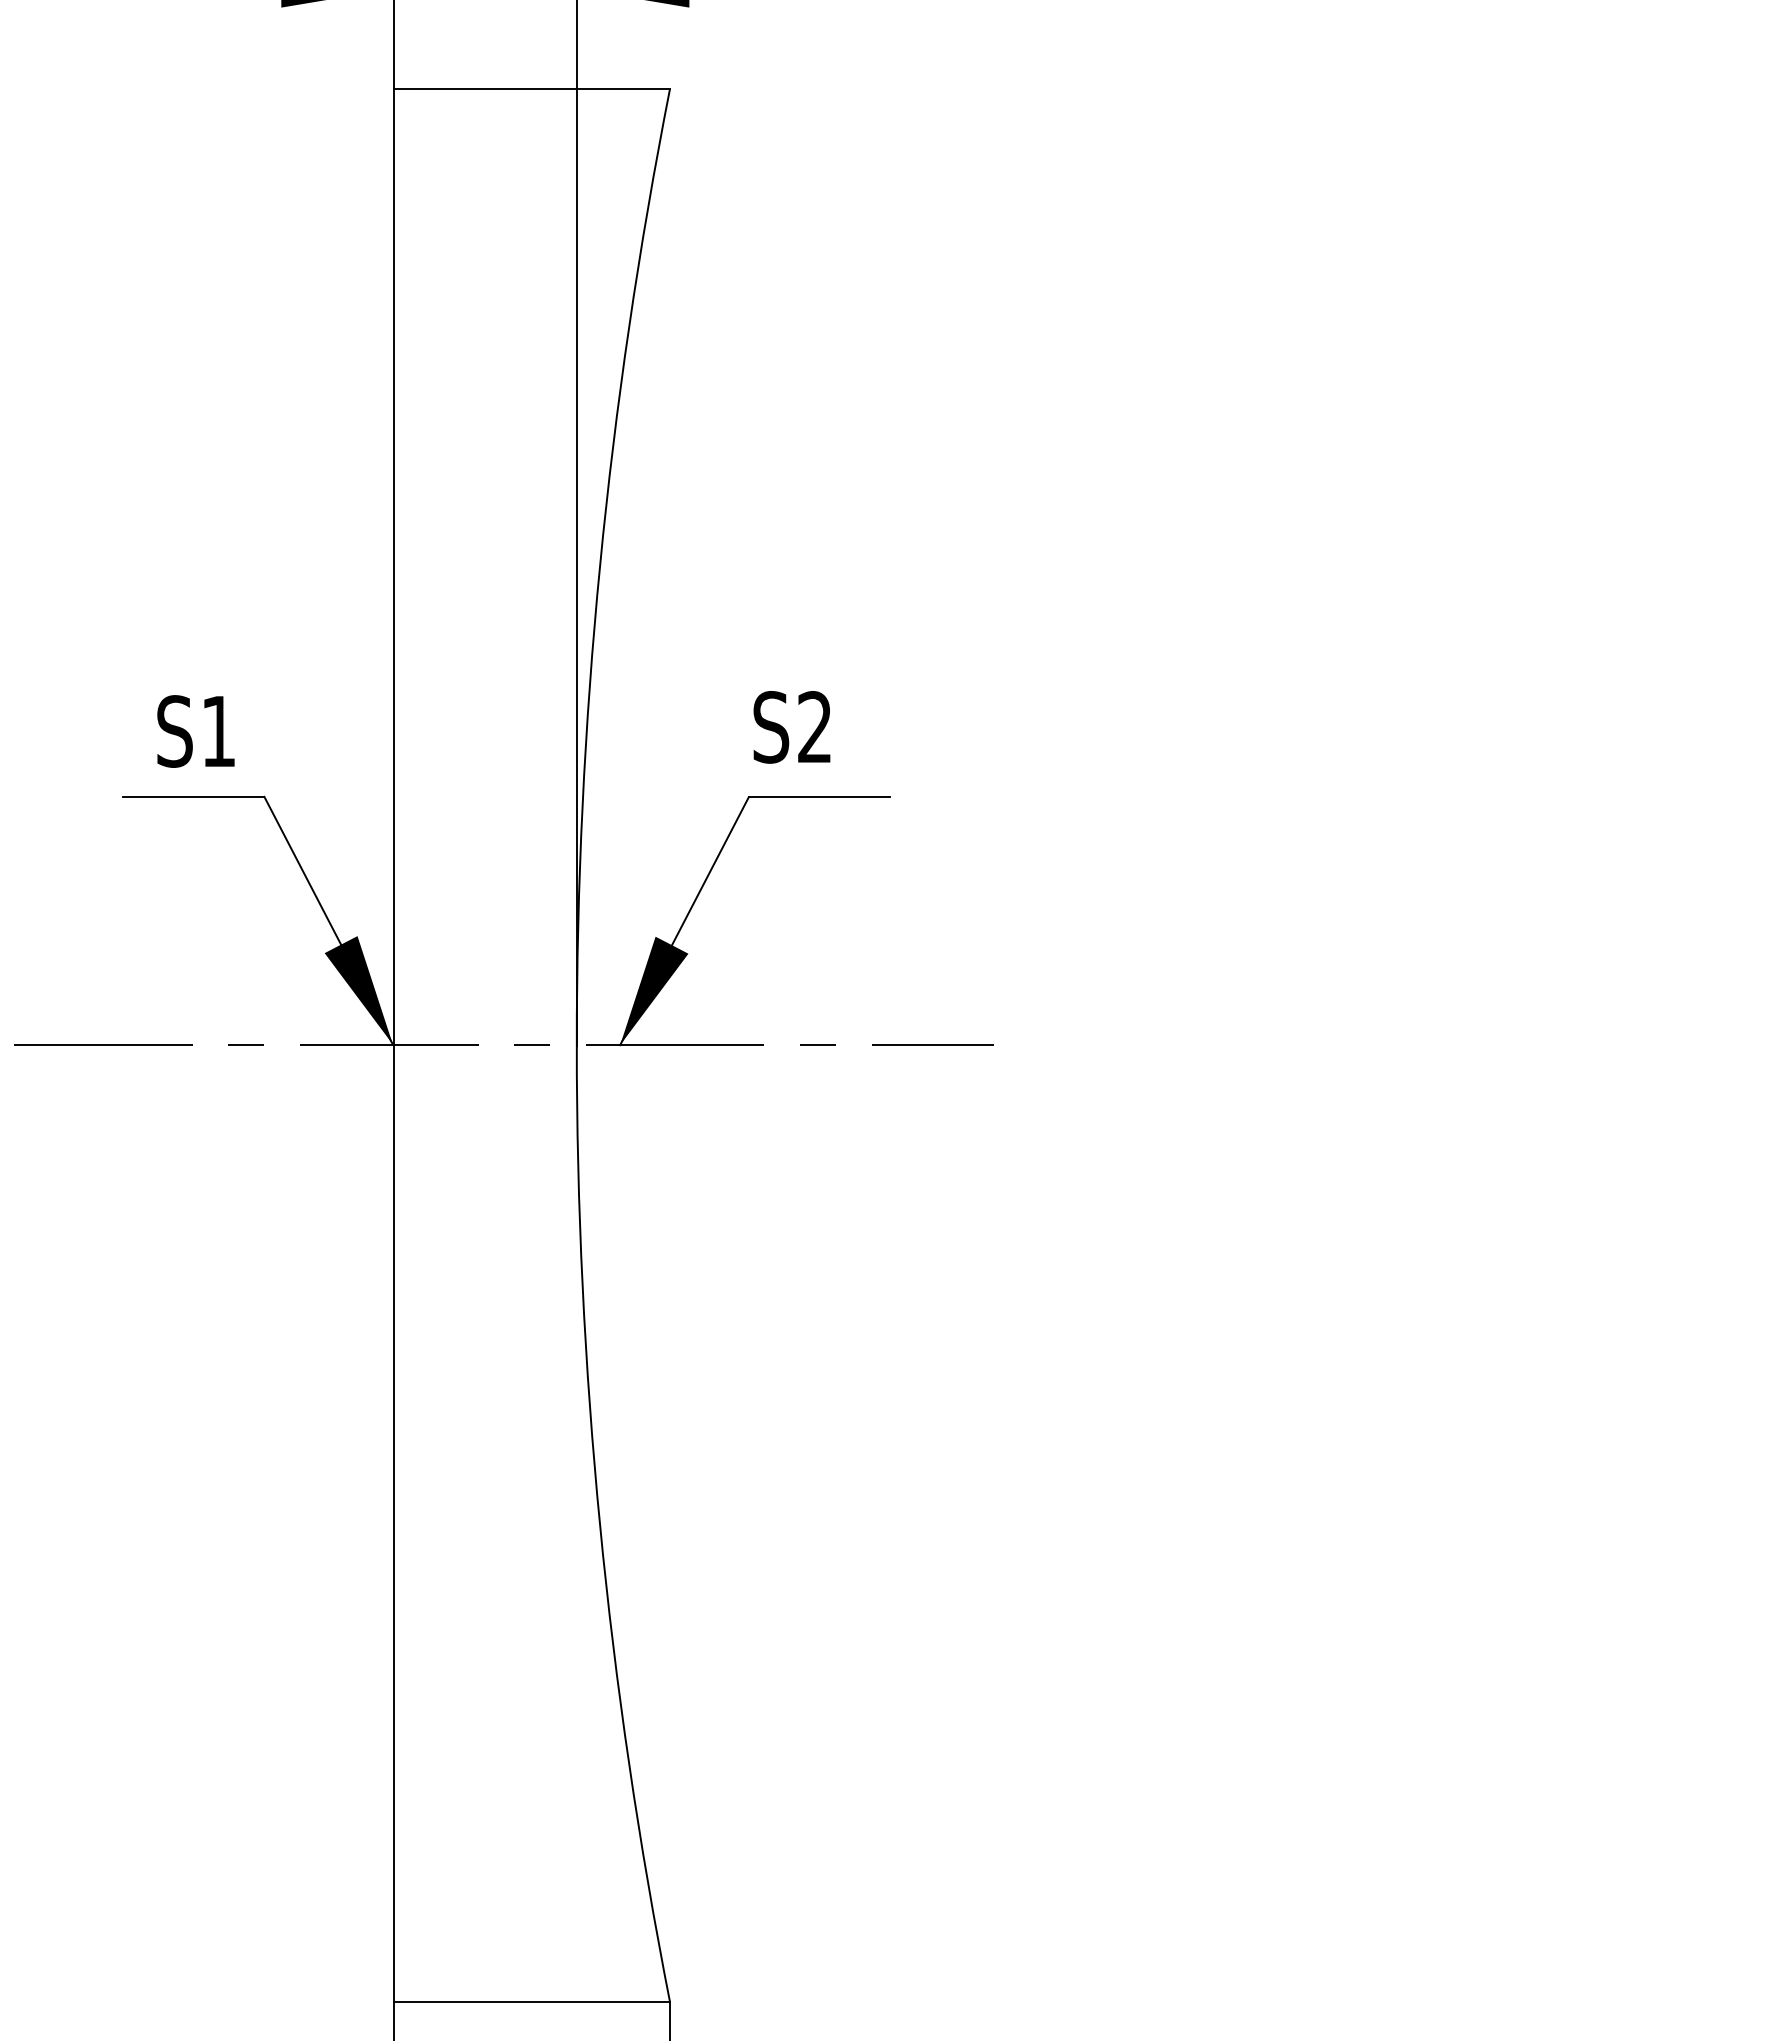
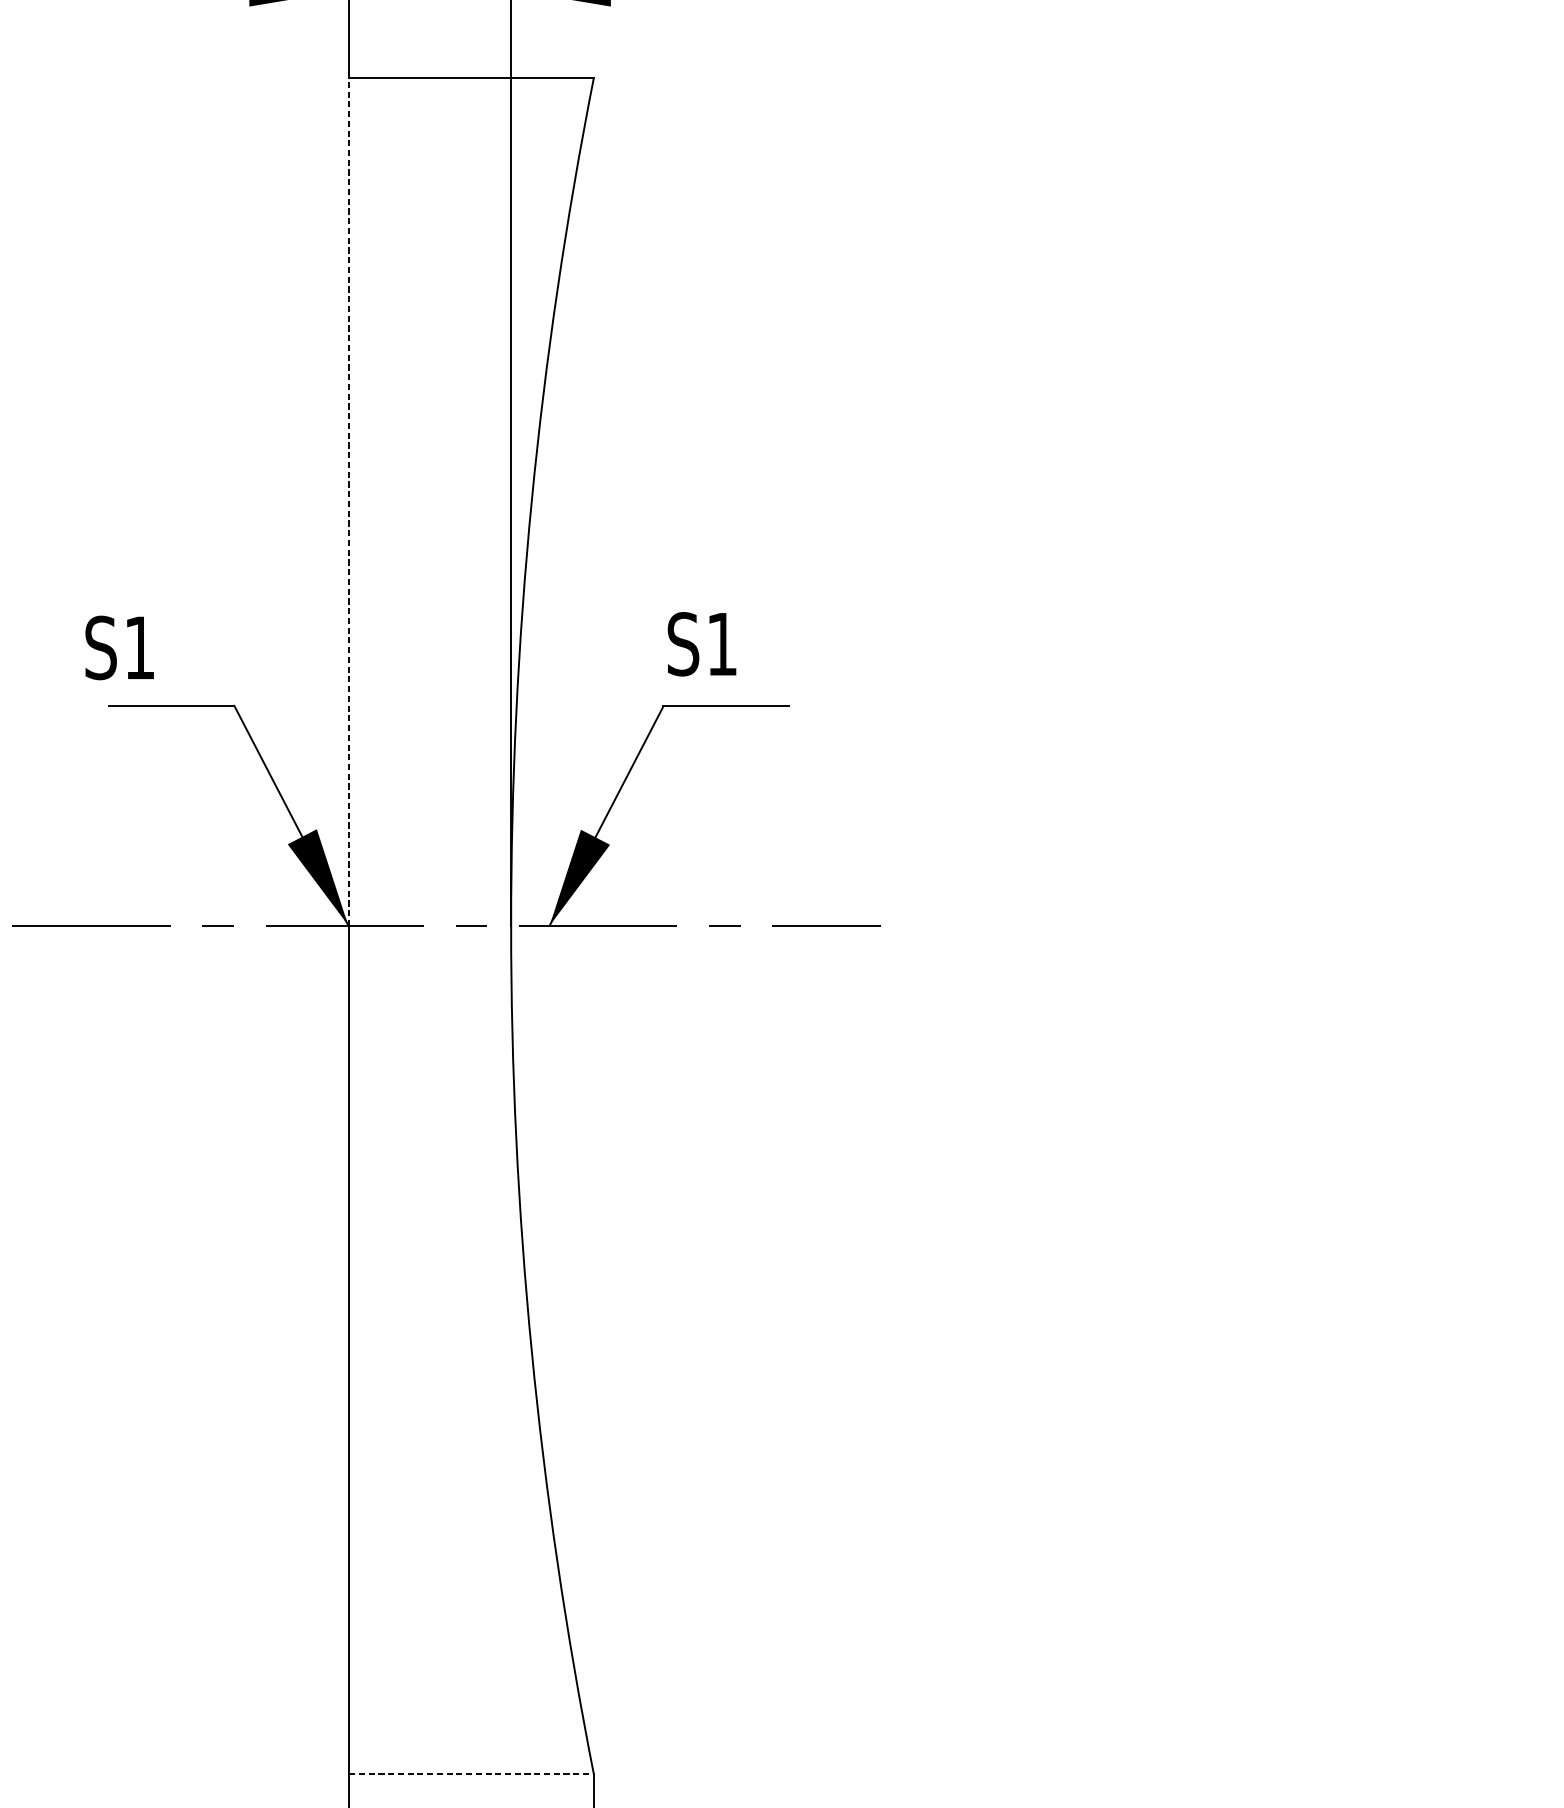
line: (393, 566) -> (348, 501), solid -> dashed
text: (814, 726) -> (721, 643), S2 -> S1
text: (195, 731) -> (119, 647), moved
line: (532, 2002) -> (471, 1774), solid -> dashed

